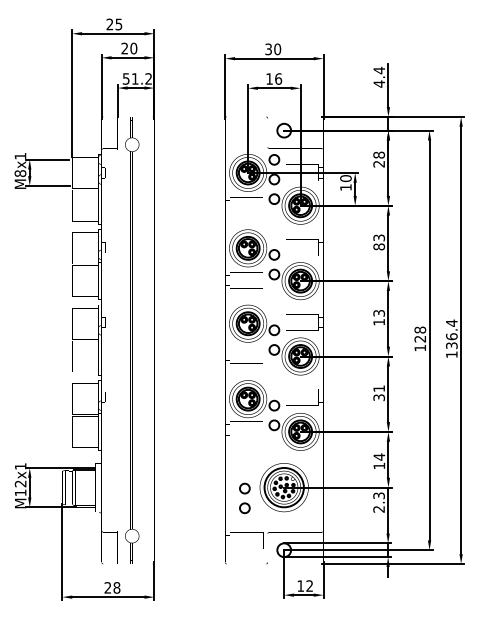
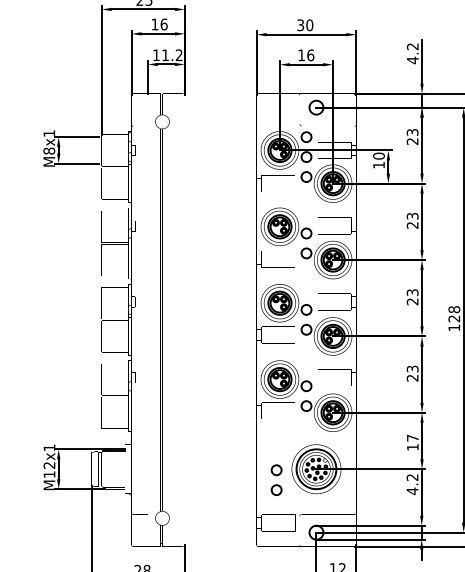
text: (129, 48) -> (159, 24), 20 -> 16
text: (378, 70) -> (411, 46), 4.4 -> 4.2
text: (125, 78) -> (155, 54), 51.2 -> 11.2
text: (378, 154) -> (411, 131), 28 -> 23
text: (379, 246) -> (412, 224), 83 -> 23
text: (378, 322) -> (411, 301), 13 -> 23
text: (379, 393) -> (412, 373), 31 -> 23
text: (379, 456) -> (412, 437), 14 -> 17
text: (378, 502) -> (411, 484), 2.3 -> 4.2

